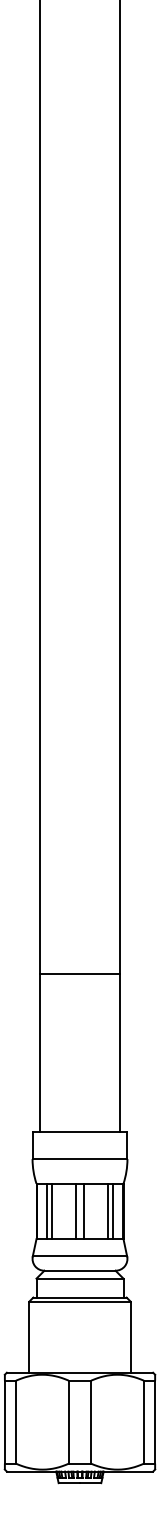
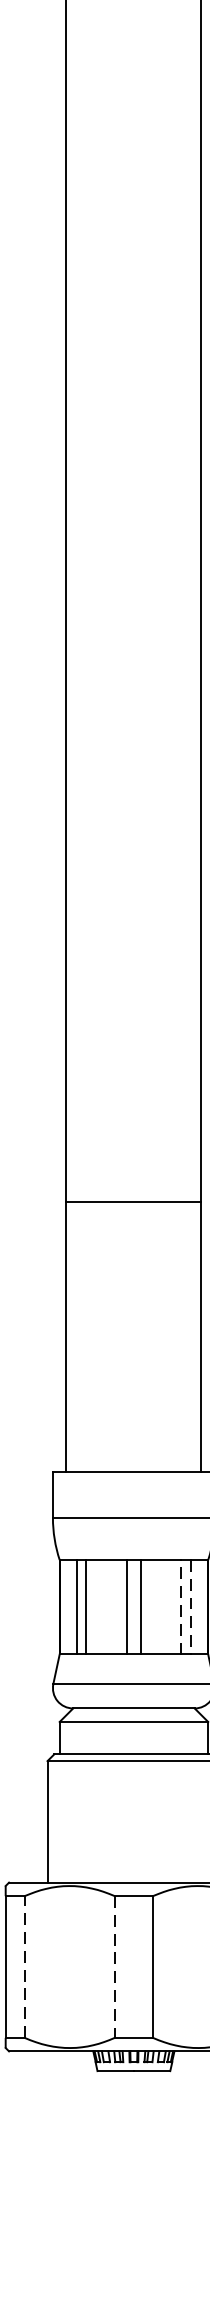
line: (107, 1211) -> (180, 1607), solid -> dashed
line: (113, 1211) -> (191, 1607), solid -> dashed
line: (16, 1422) -> (25, 1967), solid -> dashed
line: (68, 1422) -> (114, 1967), solid -> dashed

